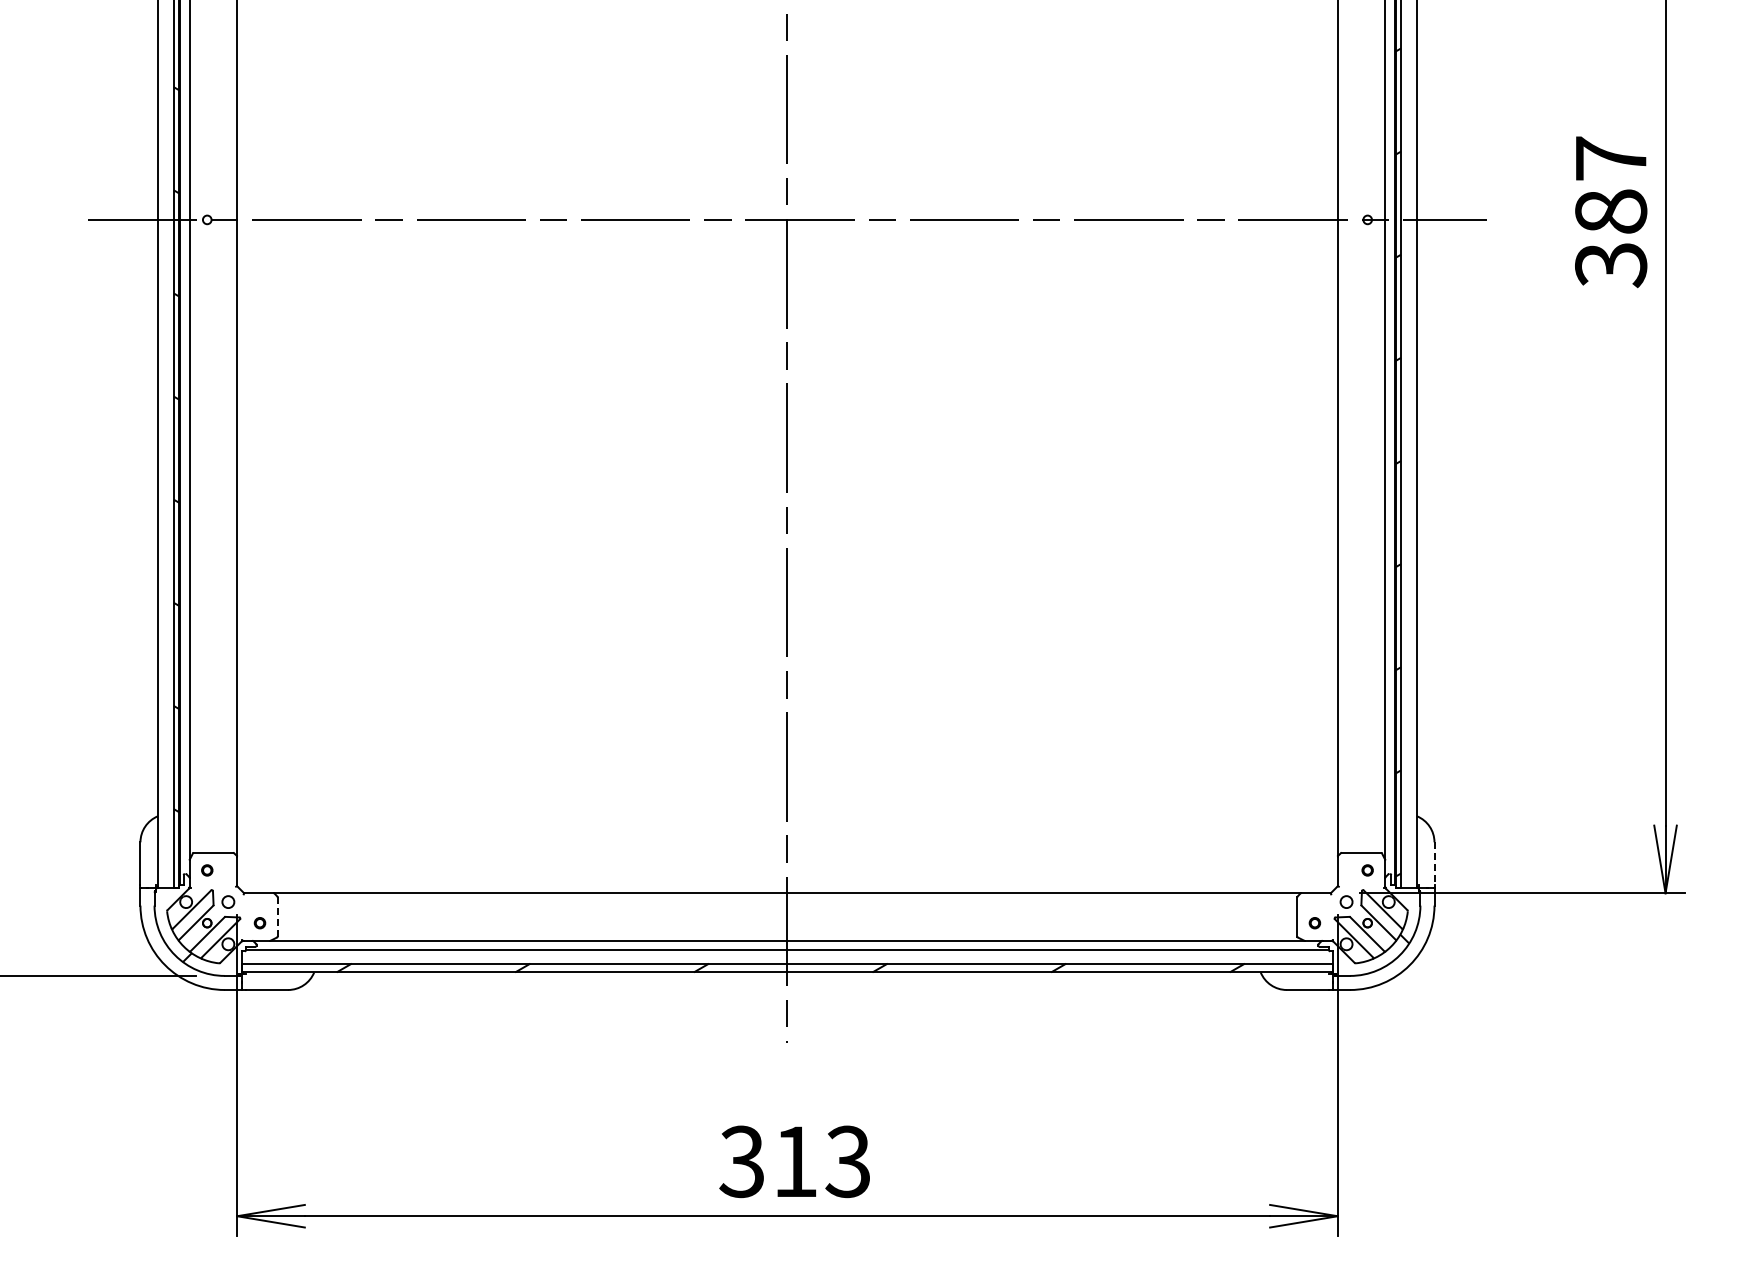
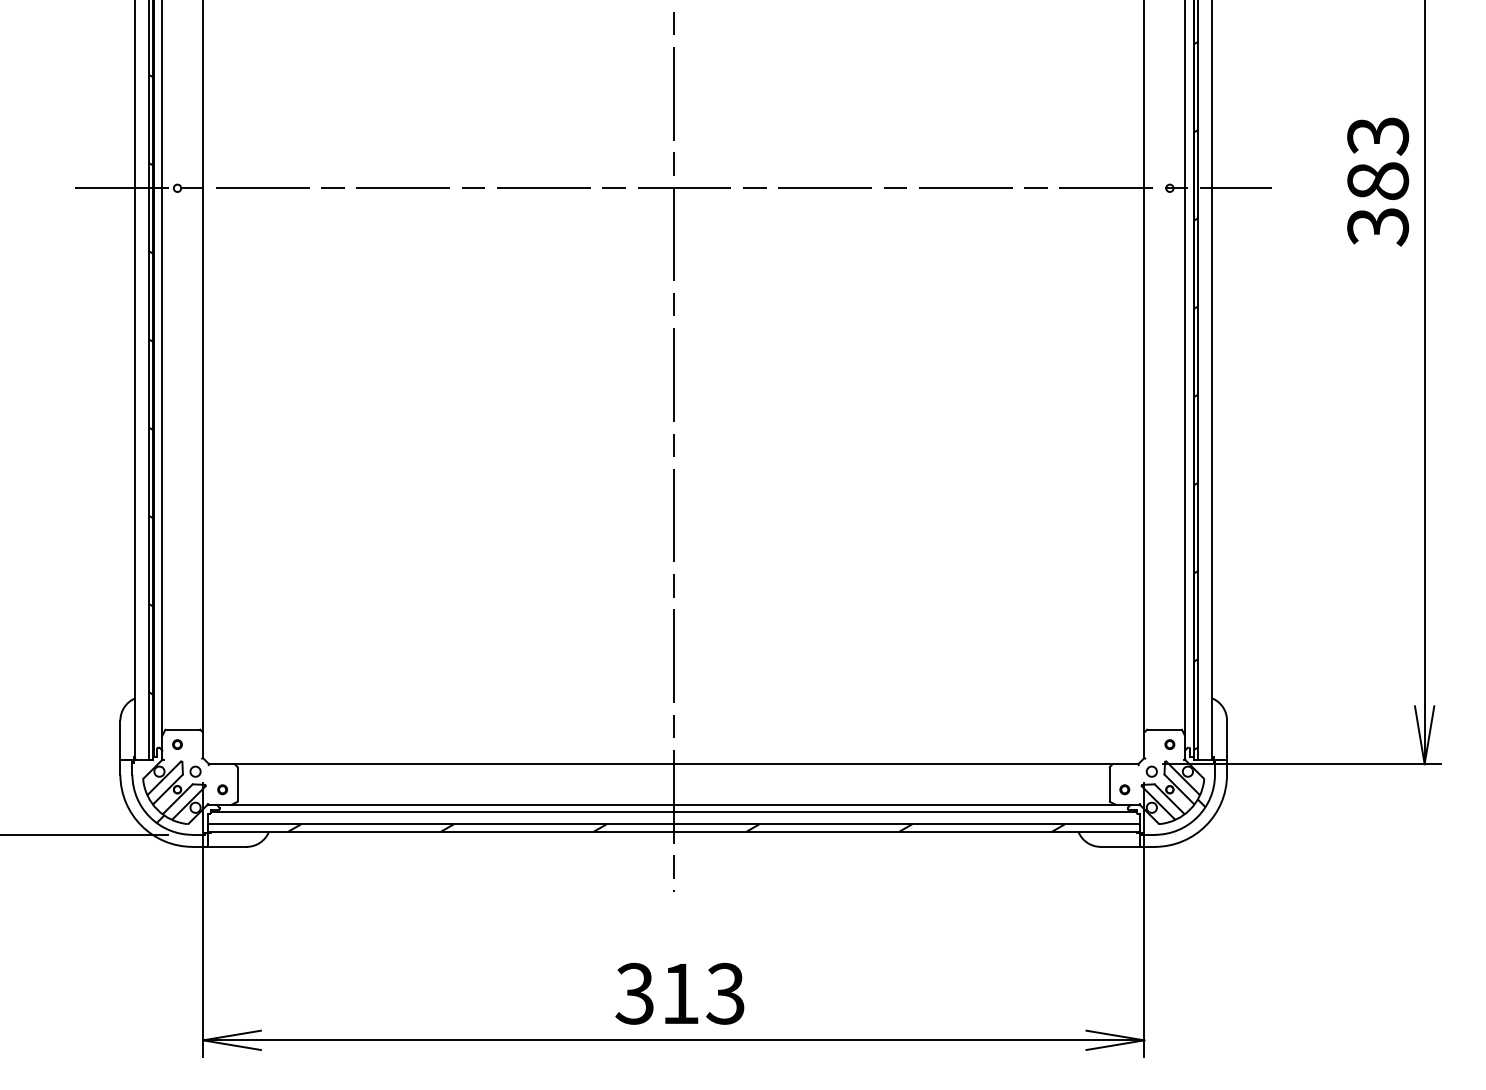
text: (1611, 159) -> (1378, 136), 387 -> 383
line: (1434, 863) -> (1227, 738), dashed -> solid
line: (277, 916) -> (237, 784), dashed -> solid

